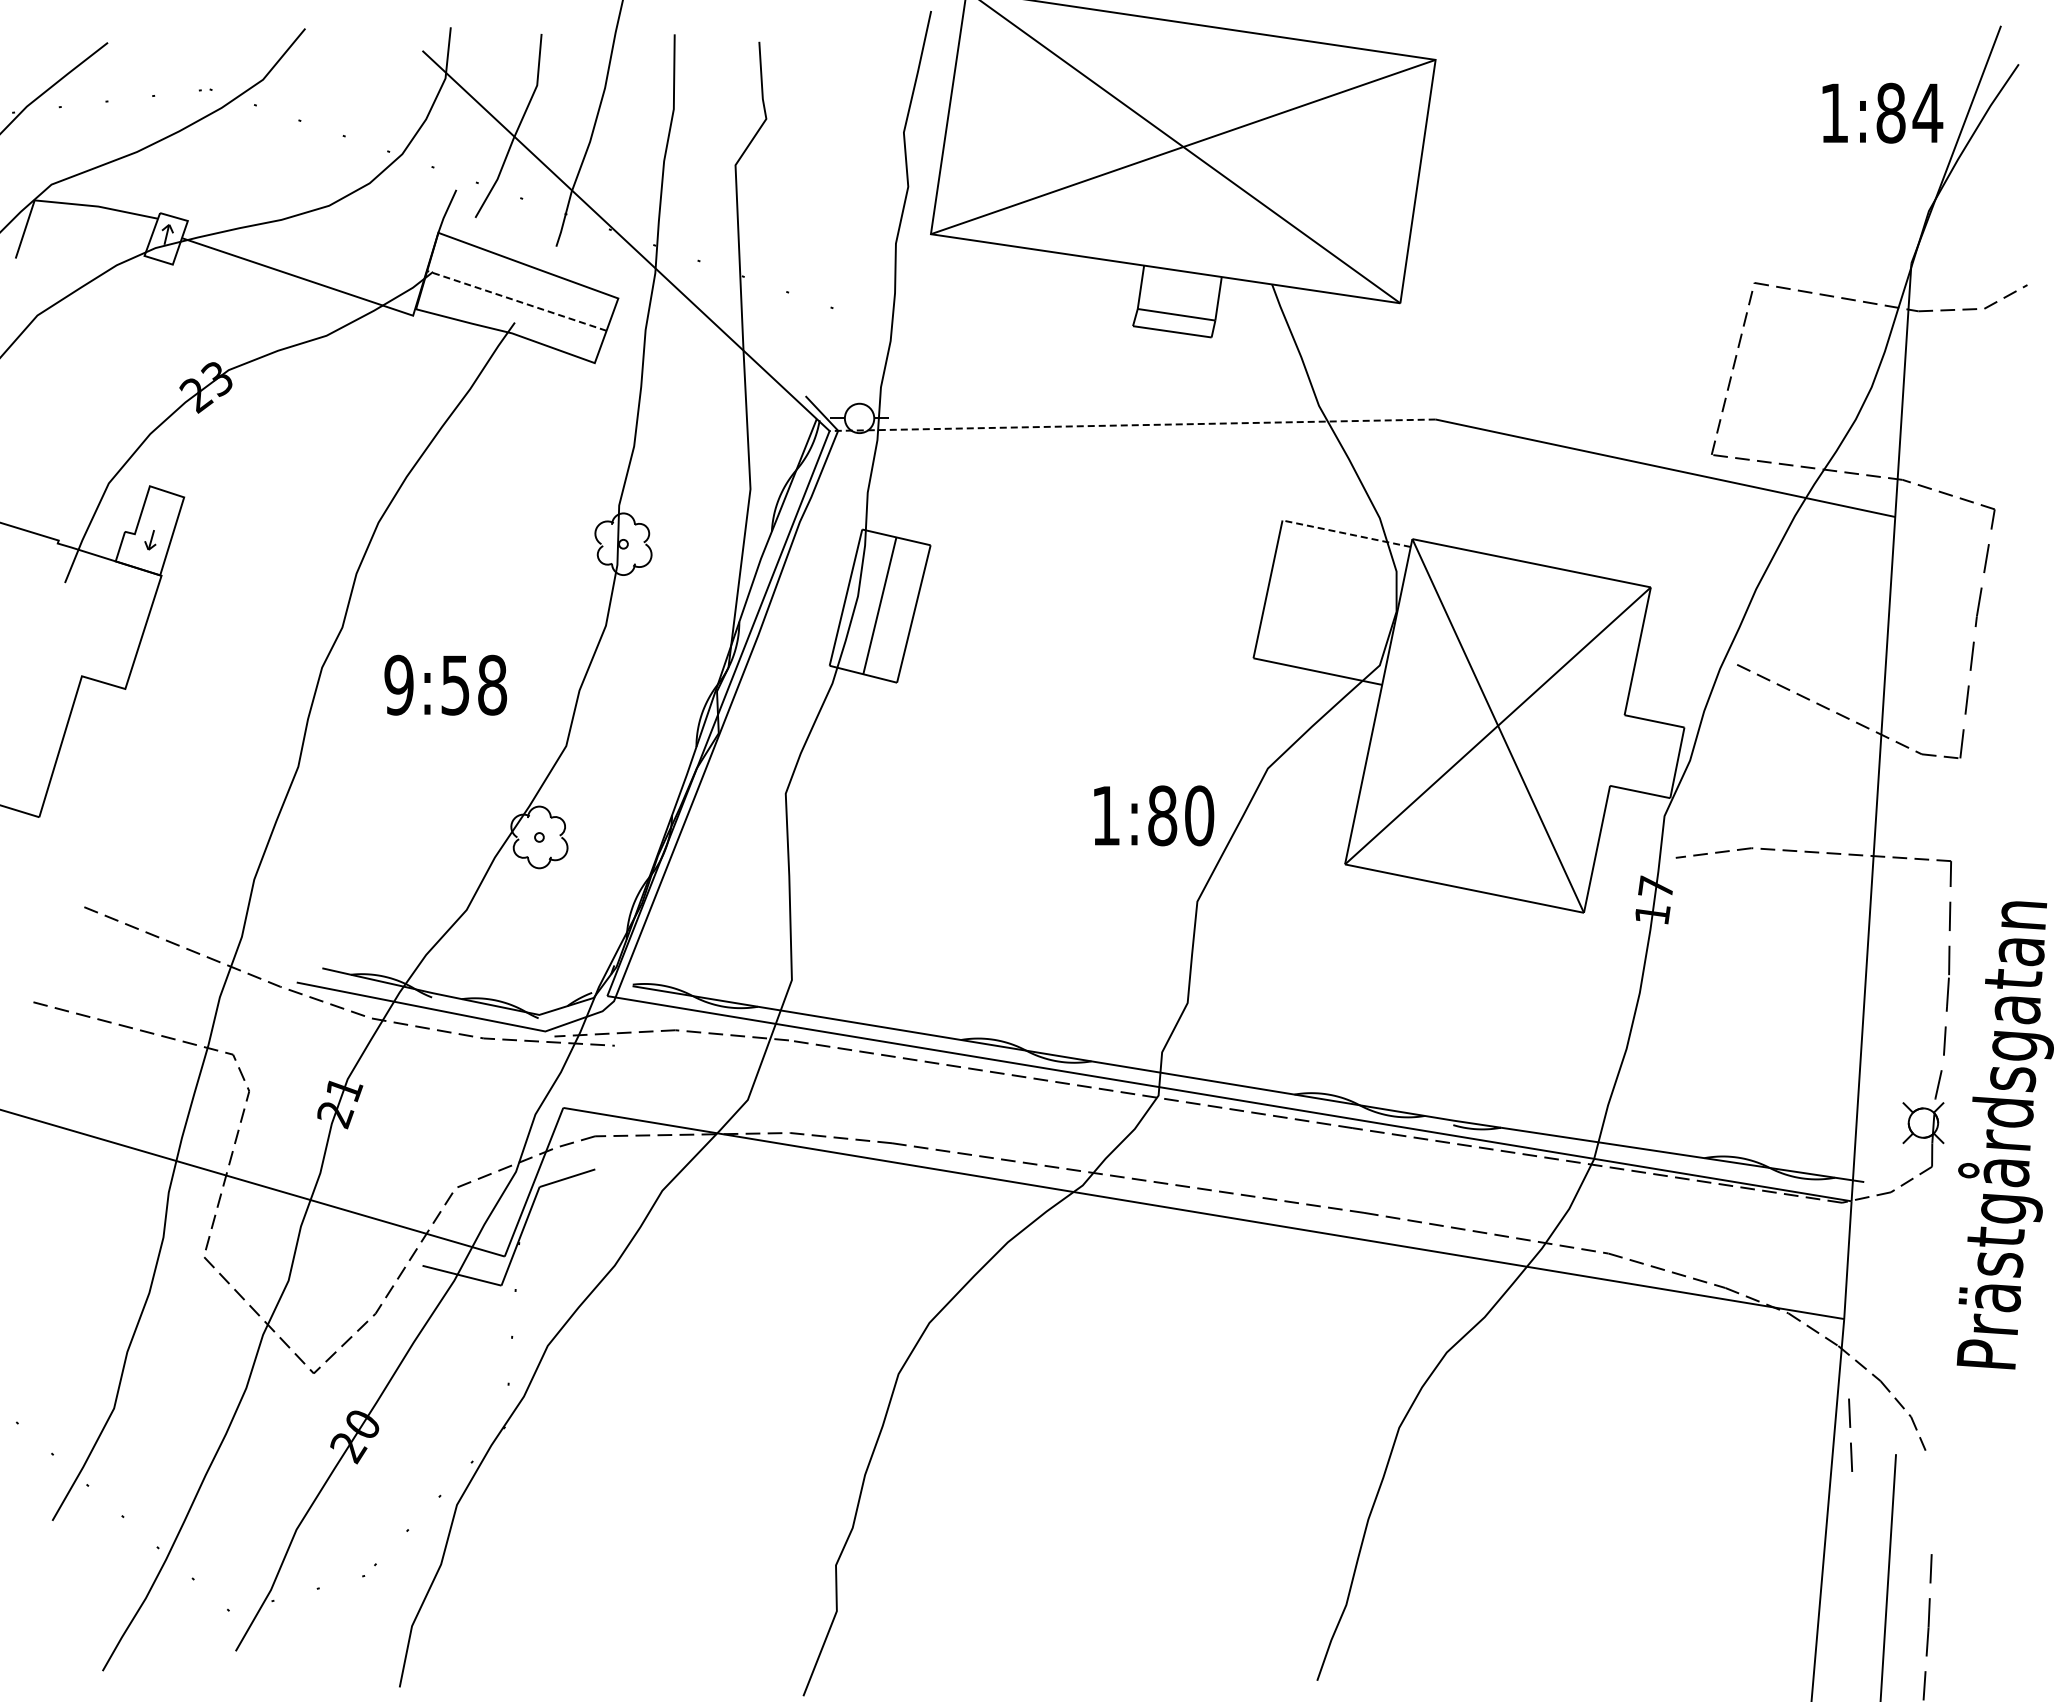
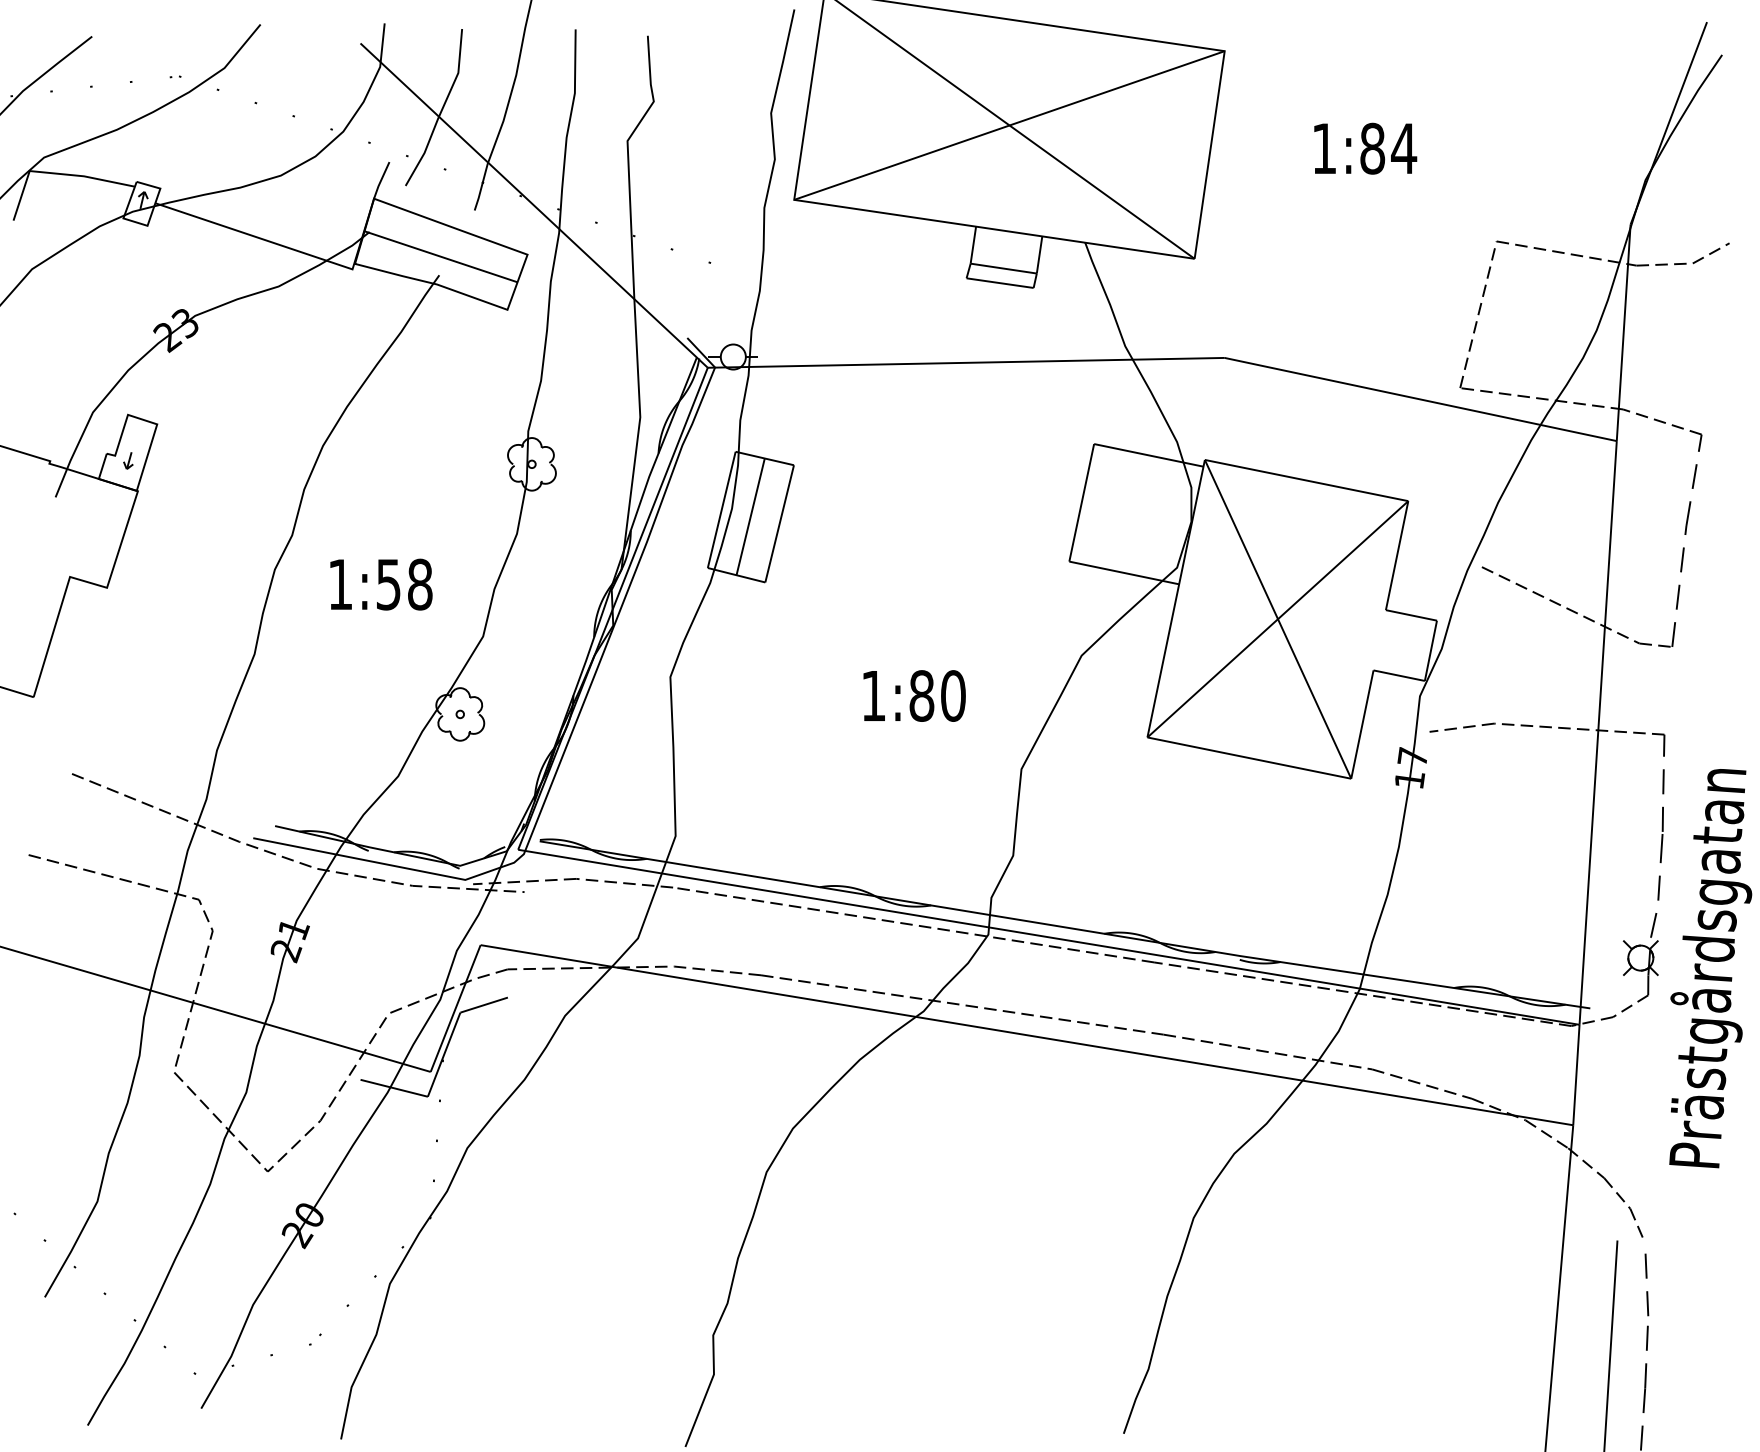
text: (1882, 112) -> (1365, 148), moved
line: (516, 300) -> (440, 256), dashed -> solid
line: (1132, 425) -> (966, 363), dashed -> solid
line: (1346, 533) -> (1148, 455), dashed -> solid
text: (398, 684) -> (340, 583), 9:58 -> 1:58
text: (1154, 815) -> (914, 695), moved
line: (1850, 1427) -> (1646, 1278), moved

